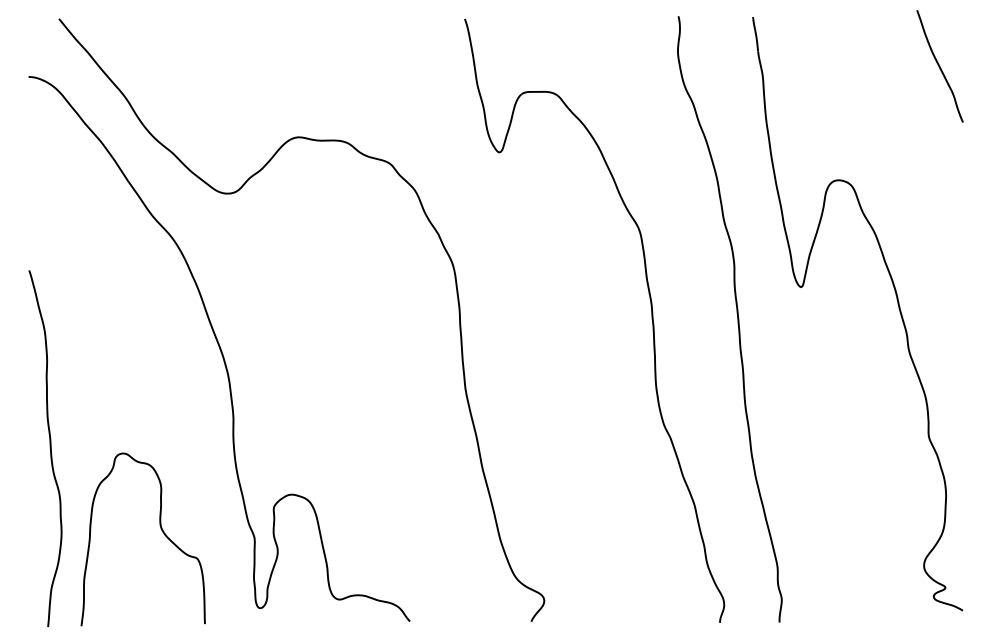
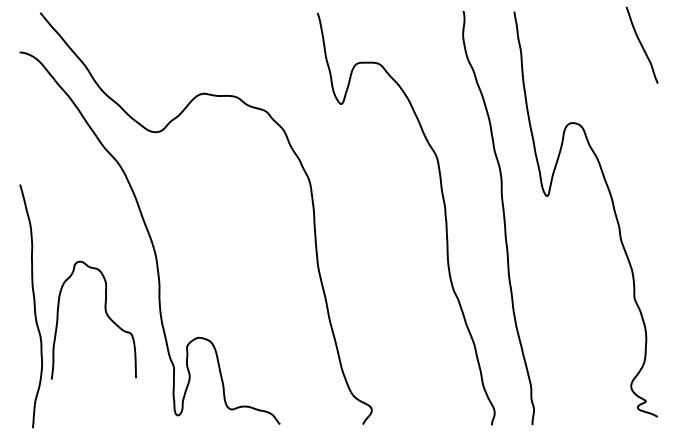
curve: (160, 529) -> (105, 313), moved

